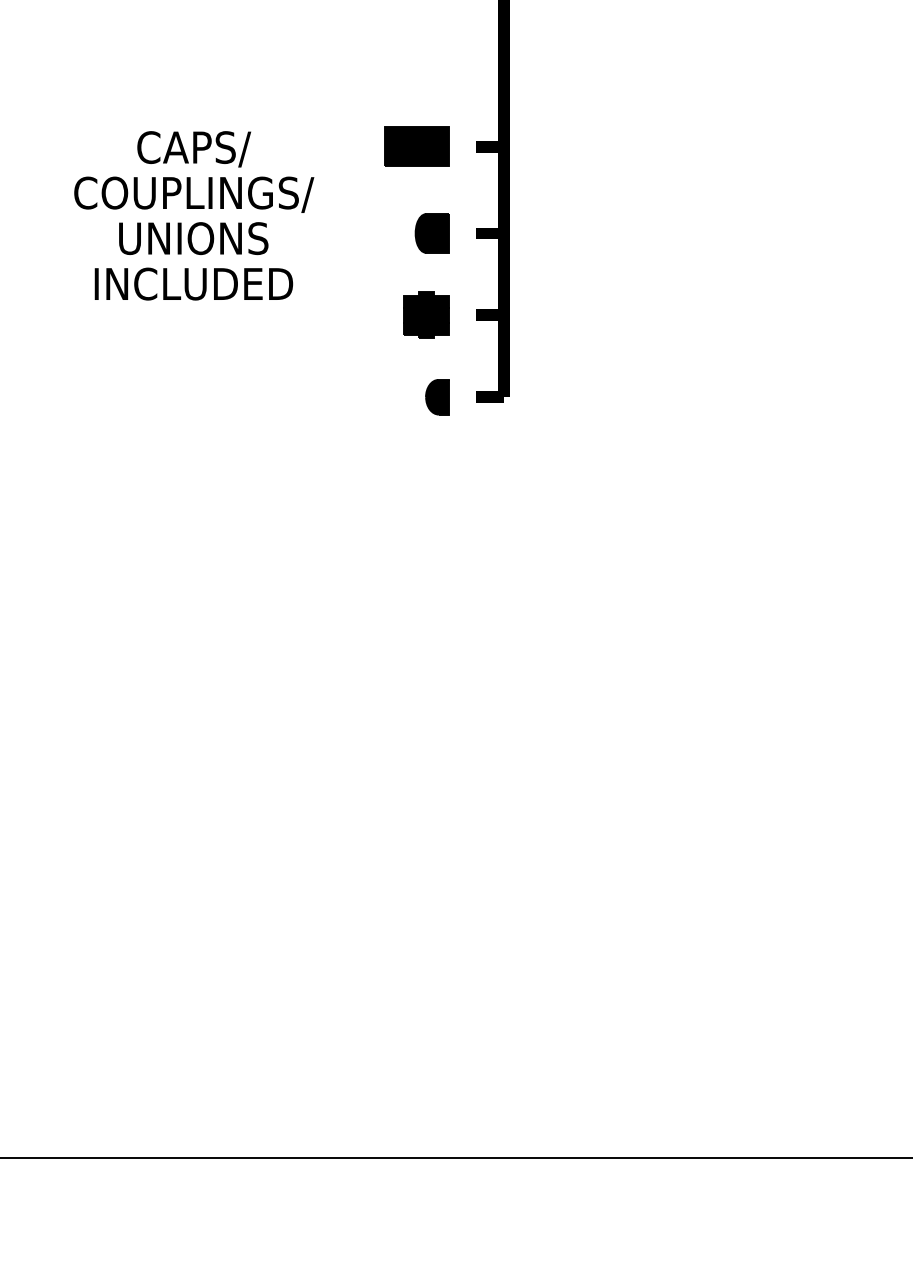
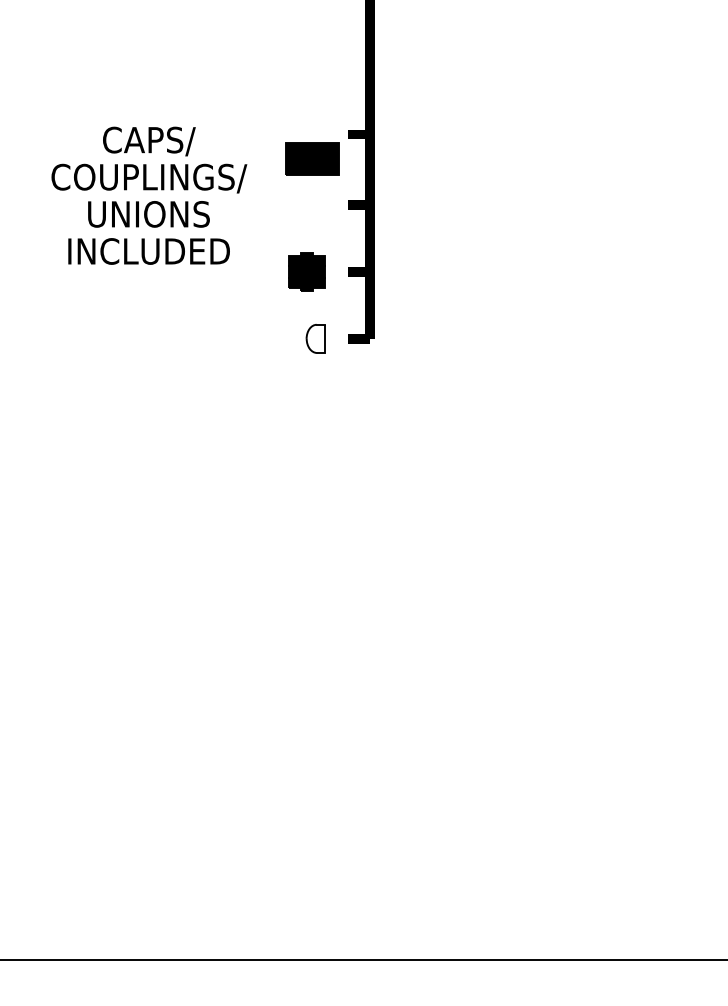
part: (416, 146) -> (311, 158), moved
text: (194, 215) -> (149, 195), moved
part: (431, 233) -> (311, 205), removed
fill: (437, 397) -> (315, 339), removed

